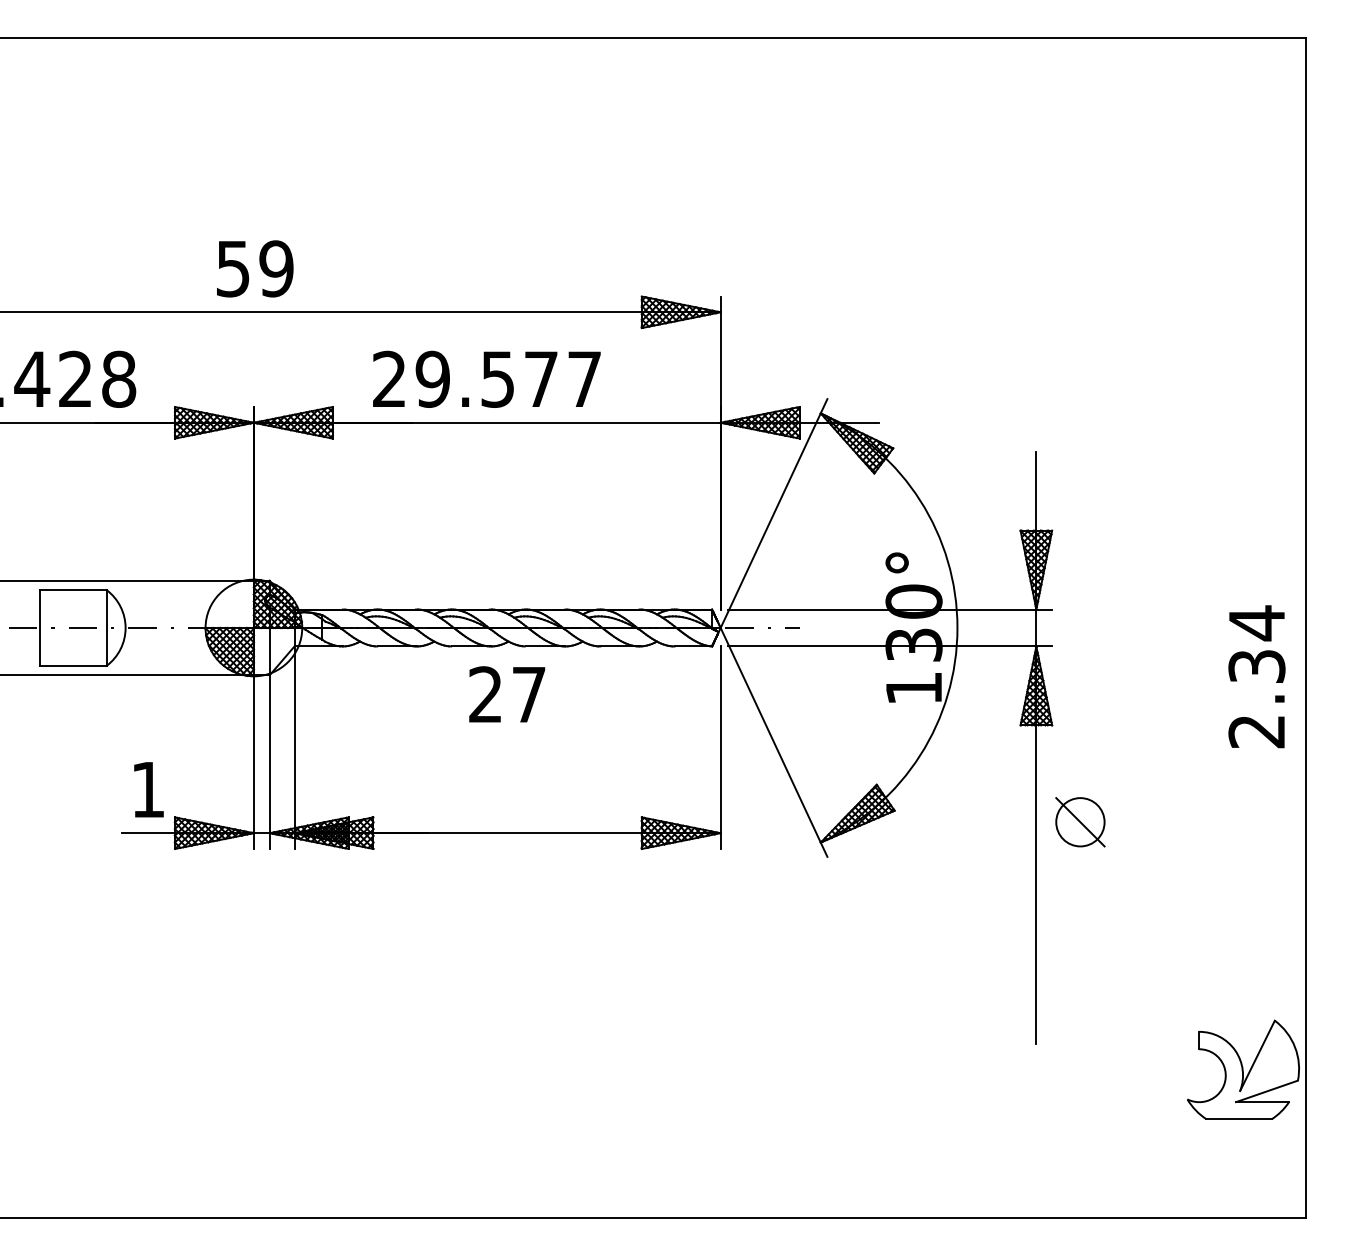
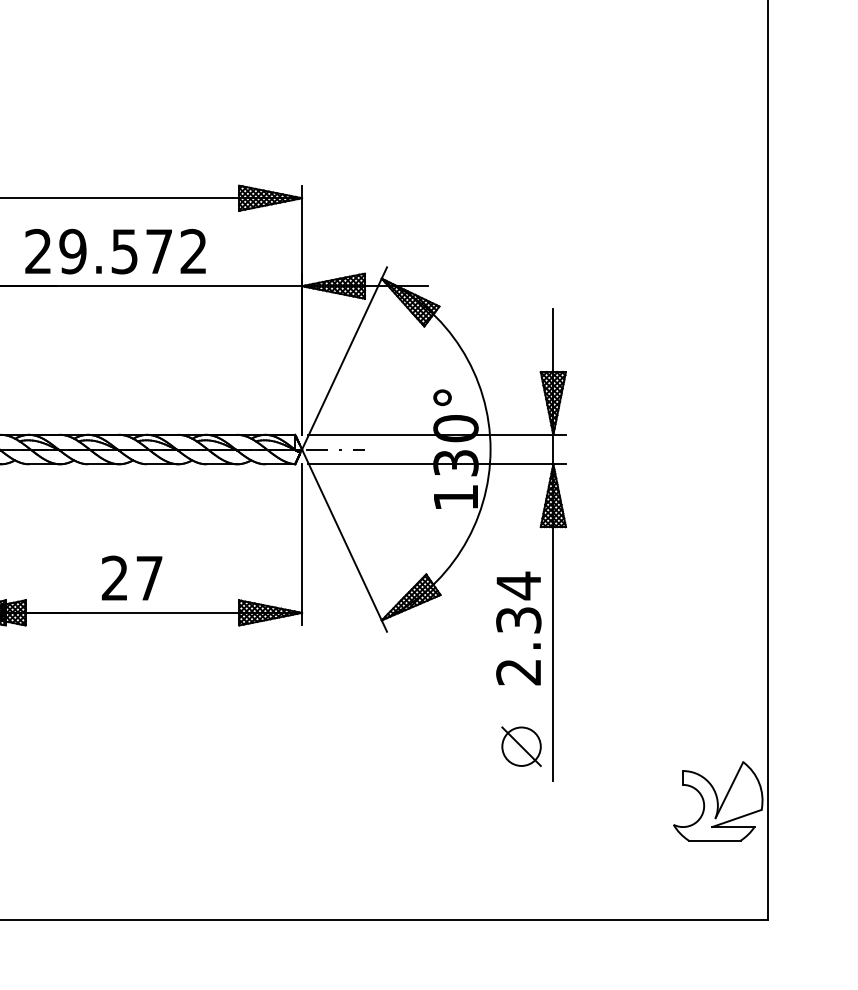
text: (584, 378) -> (193, 250), 29.577 -> 29.572
text: (1256, 676) -> (518, 628), moved
text: (507, 694) -> (132, 578), moved
part: (1080, 822) -> (521, 746), moved

